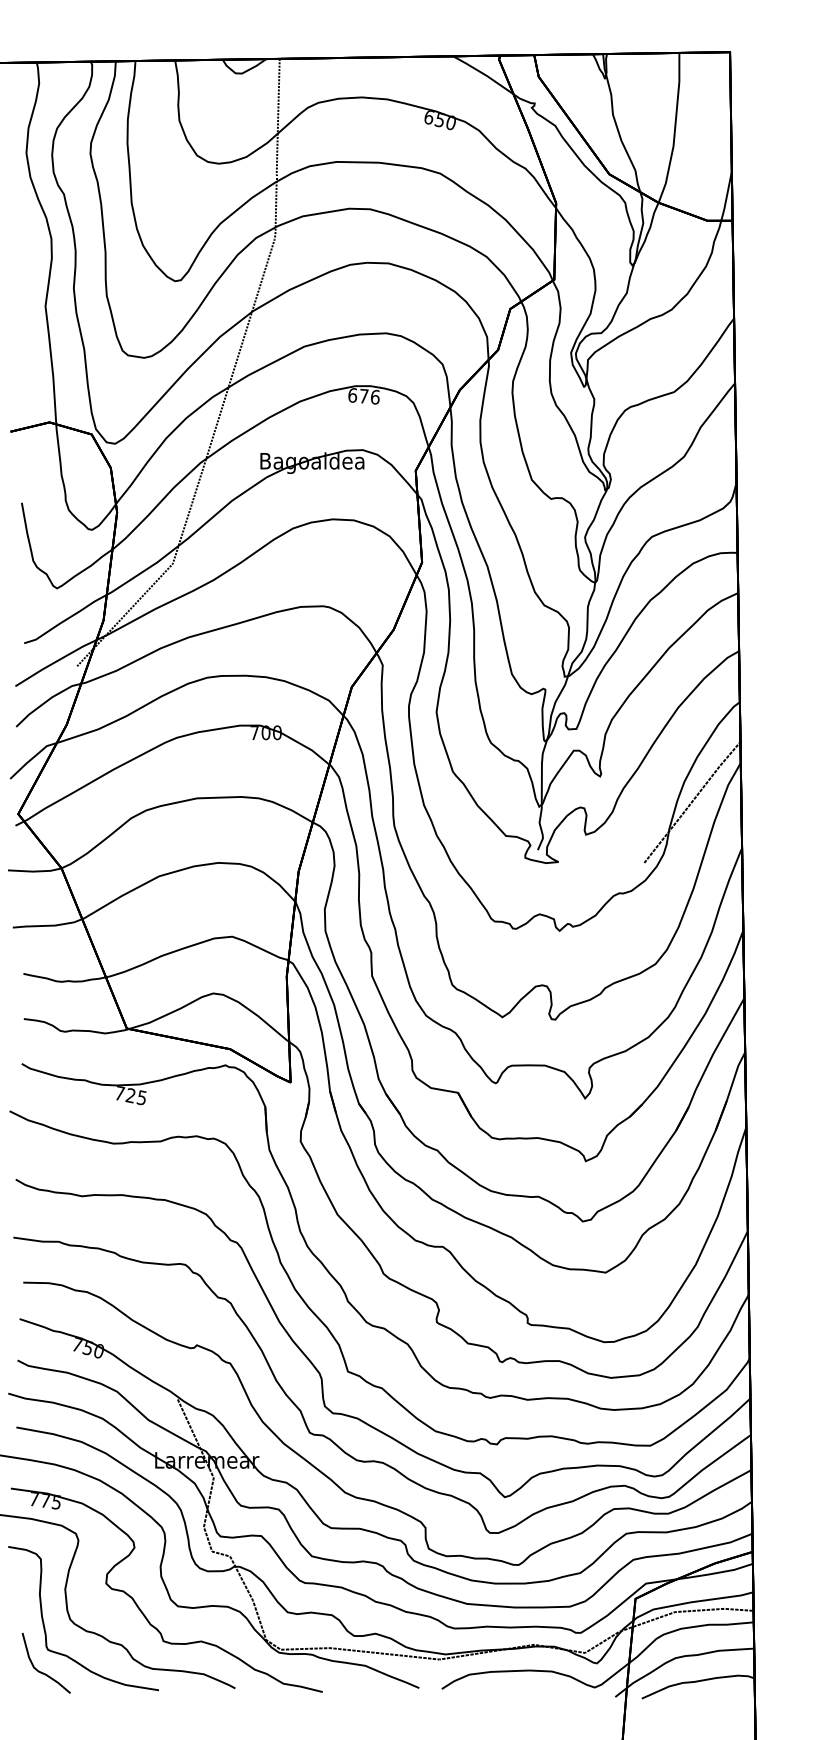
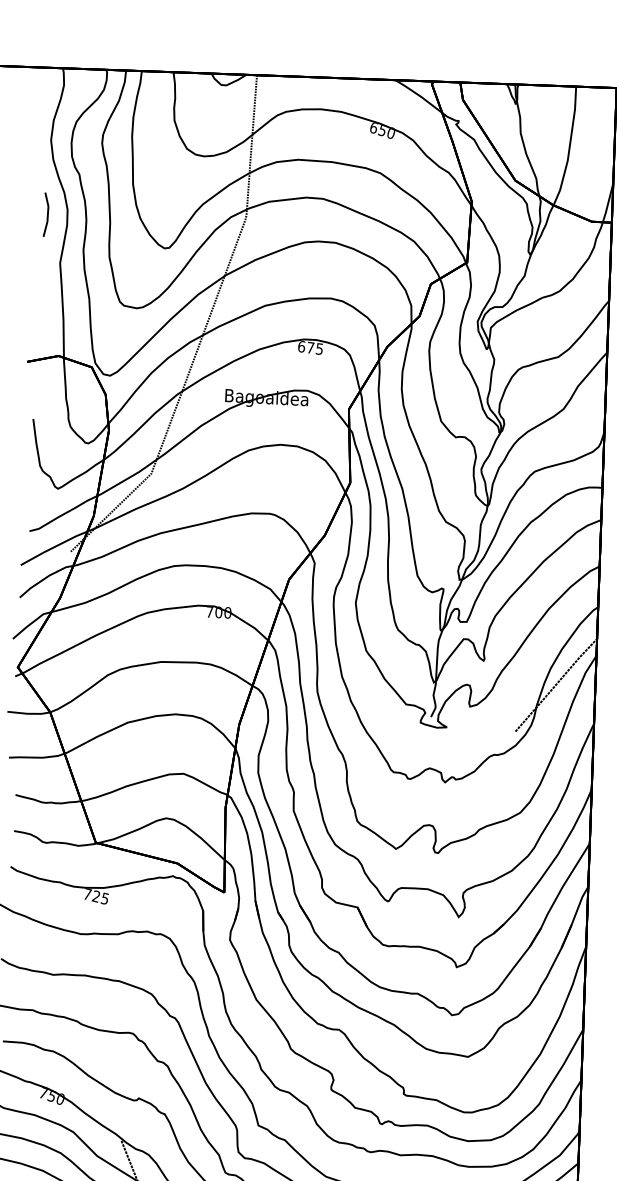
line: (26, 246) -> (47, 214), added
text: (374, 396) -> (319, 348), 676 -> 675

